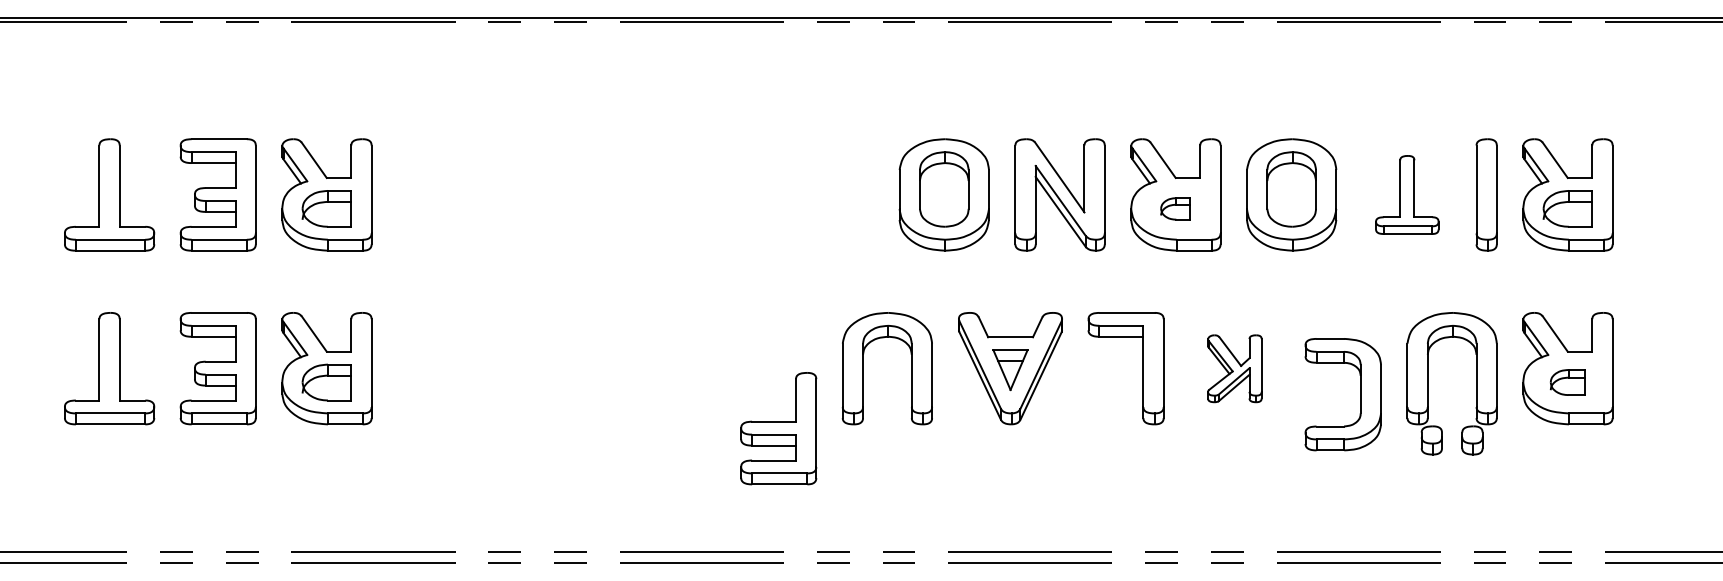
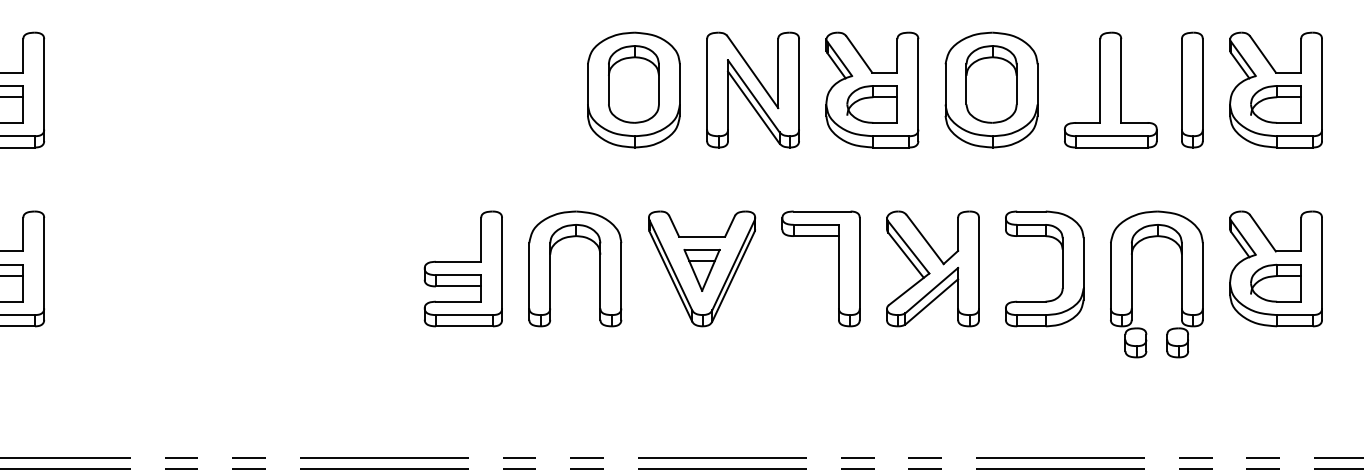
part: (1406, 194) -> (1109, 89), size x1.43
part: (1175, 208) -> (871, 104), size x1.67
part: (1234, 368) -> (932, 268), size x1.67
part: (1567, 382) -> (1275, 283), size x1.43
part: (1360, 394) -> (1062, 268), moved
part: (778, 428) -> (463, 268), moved

